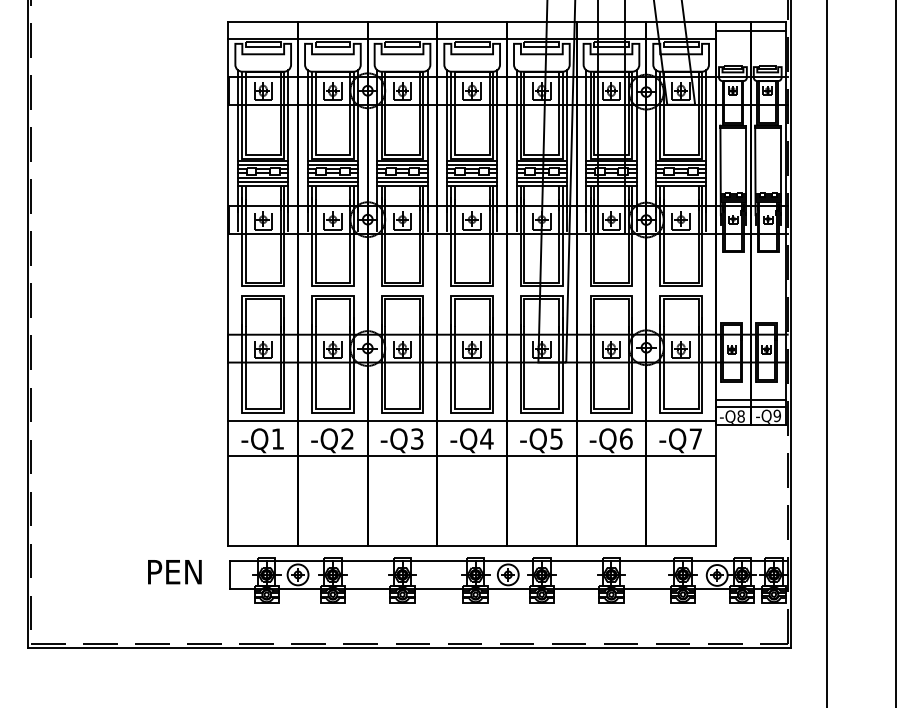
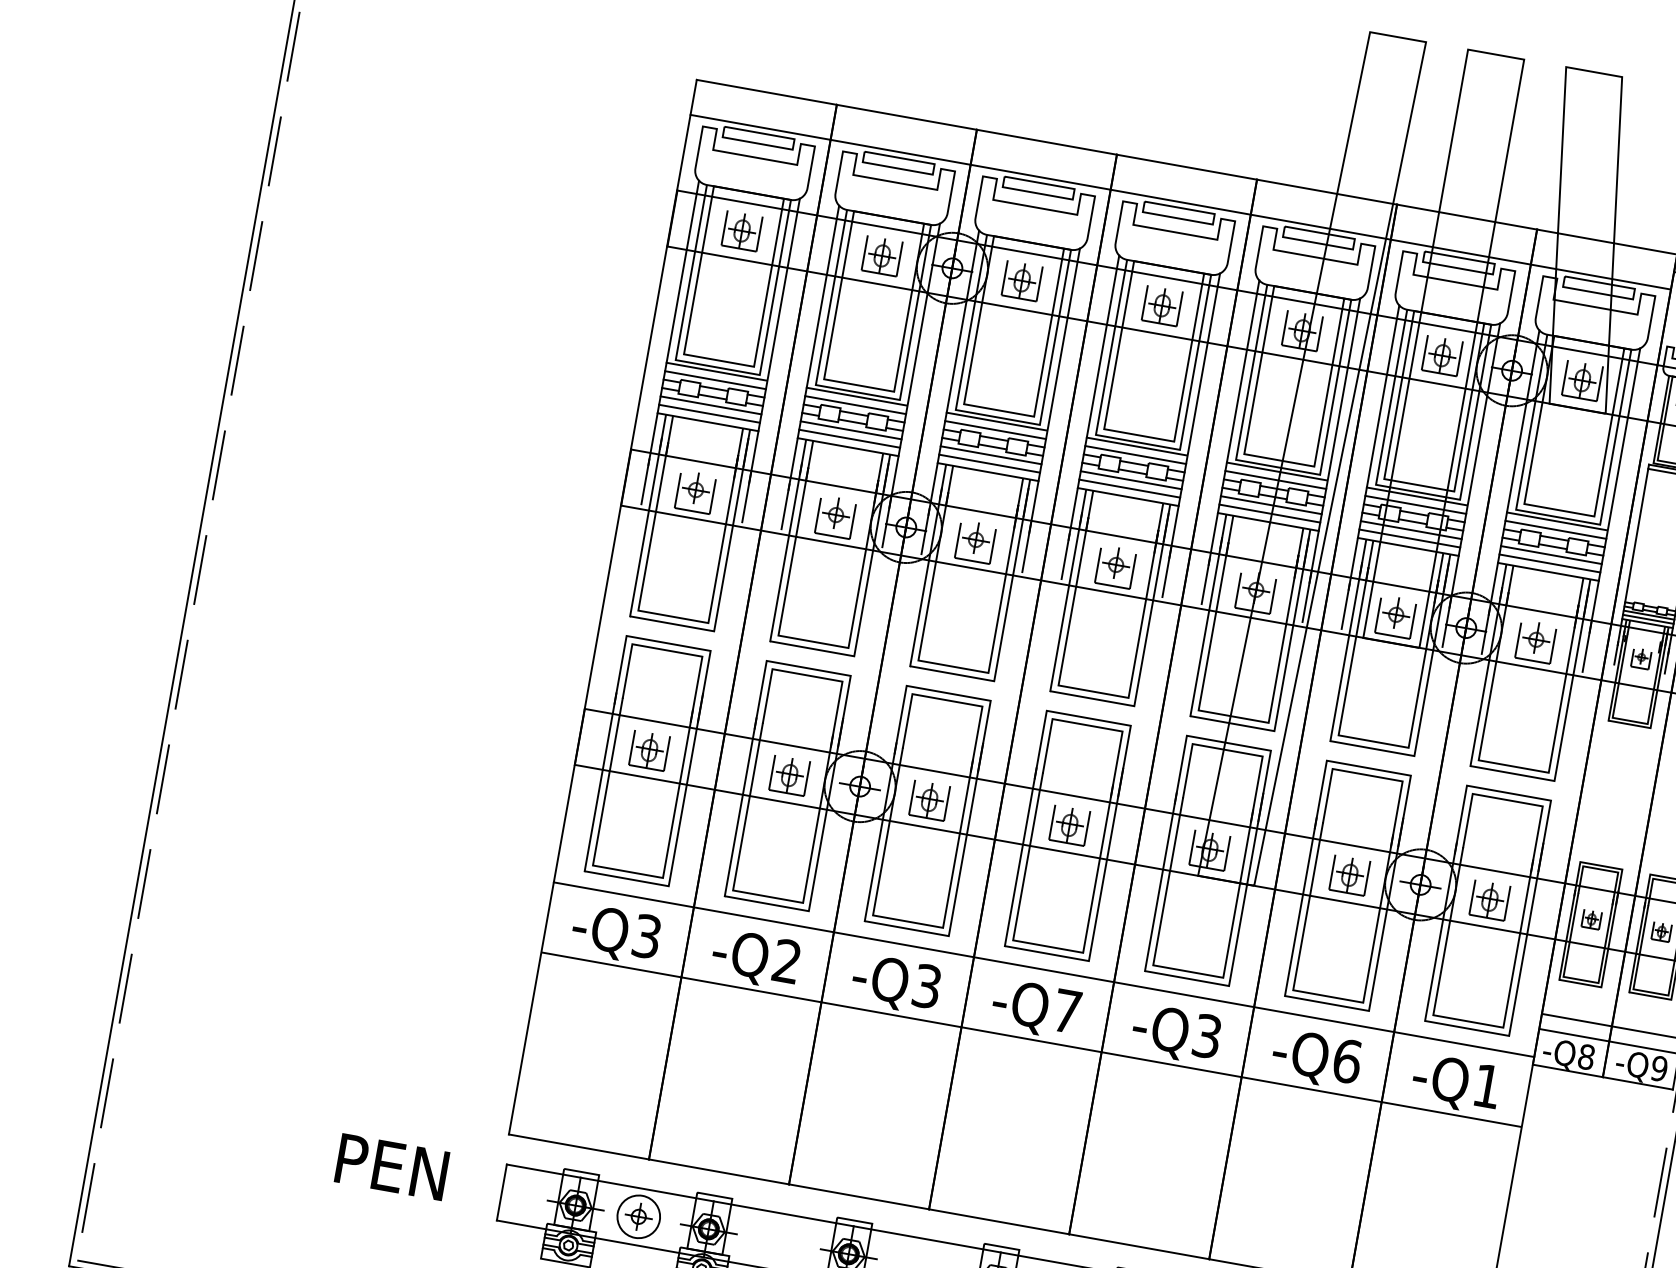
text: (277, 438) -> (646, 935), -Q1 -> -Q3
text: (486, 438) -> (1066, 1010), -Q4 -> -Q7
text: (556, 438) -> (1207, 1035), -Q5 -> -Q3
text: (695, 438) -> (1486, 1084), -Q7 -> -Q1

